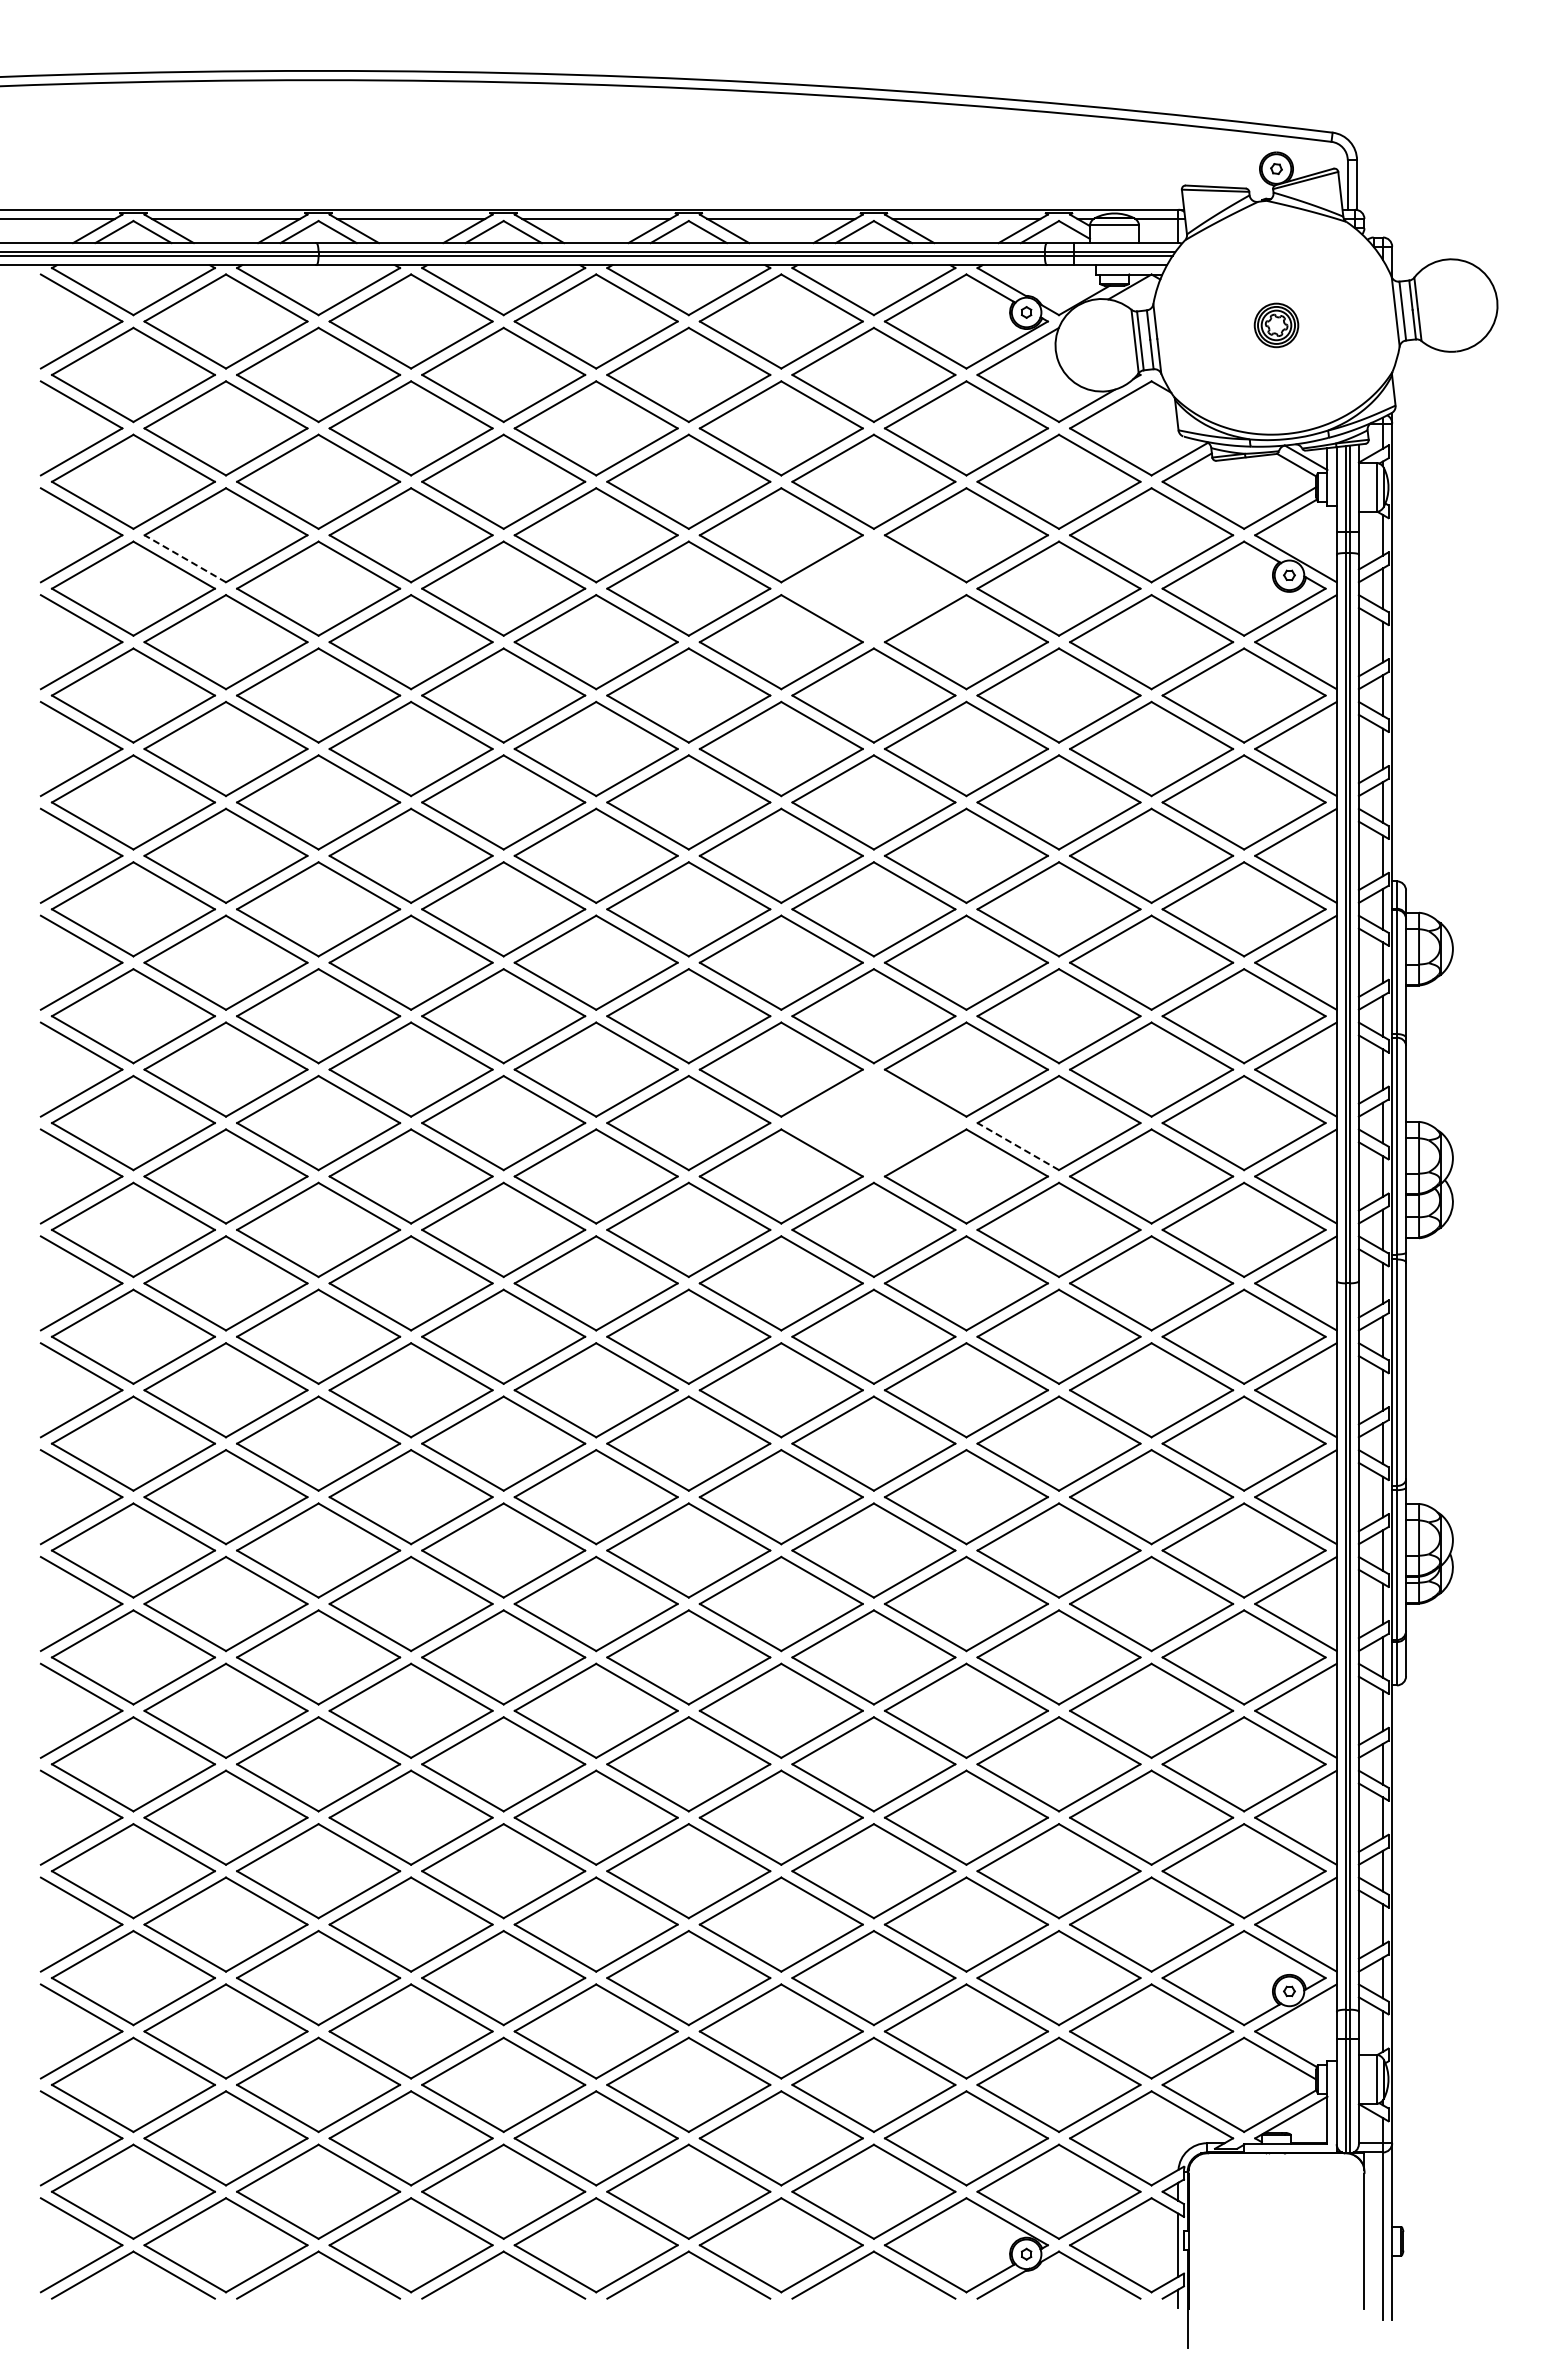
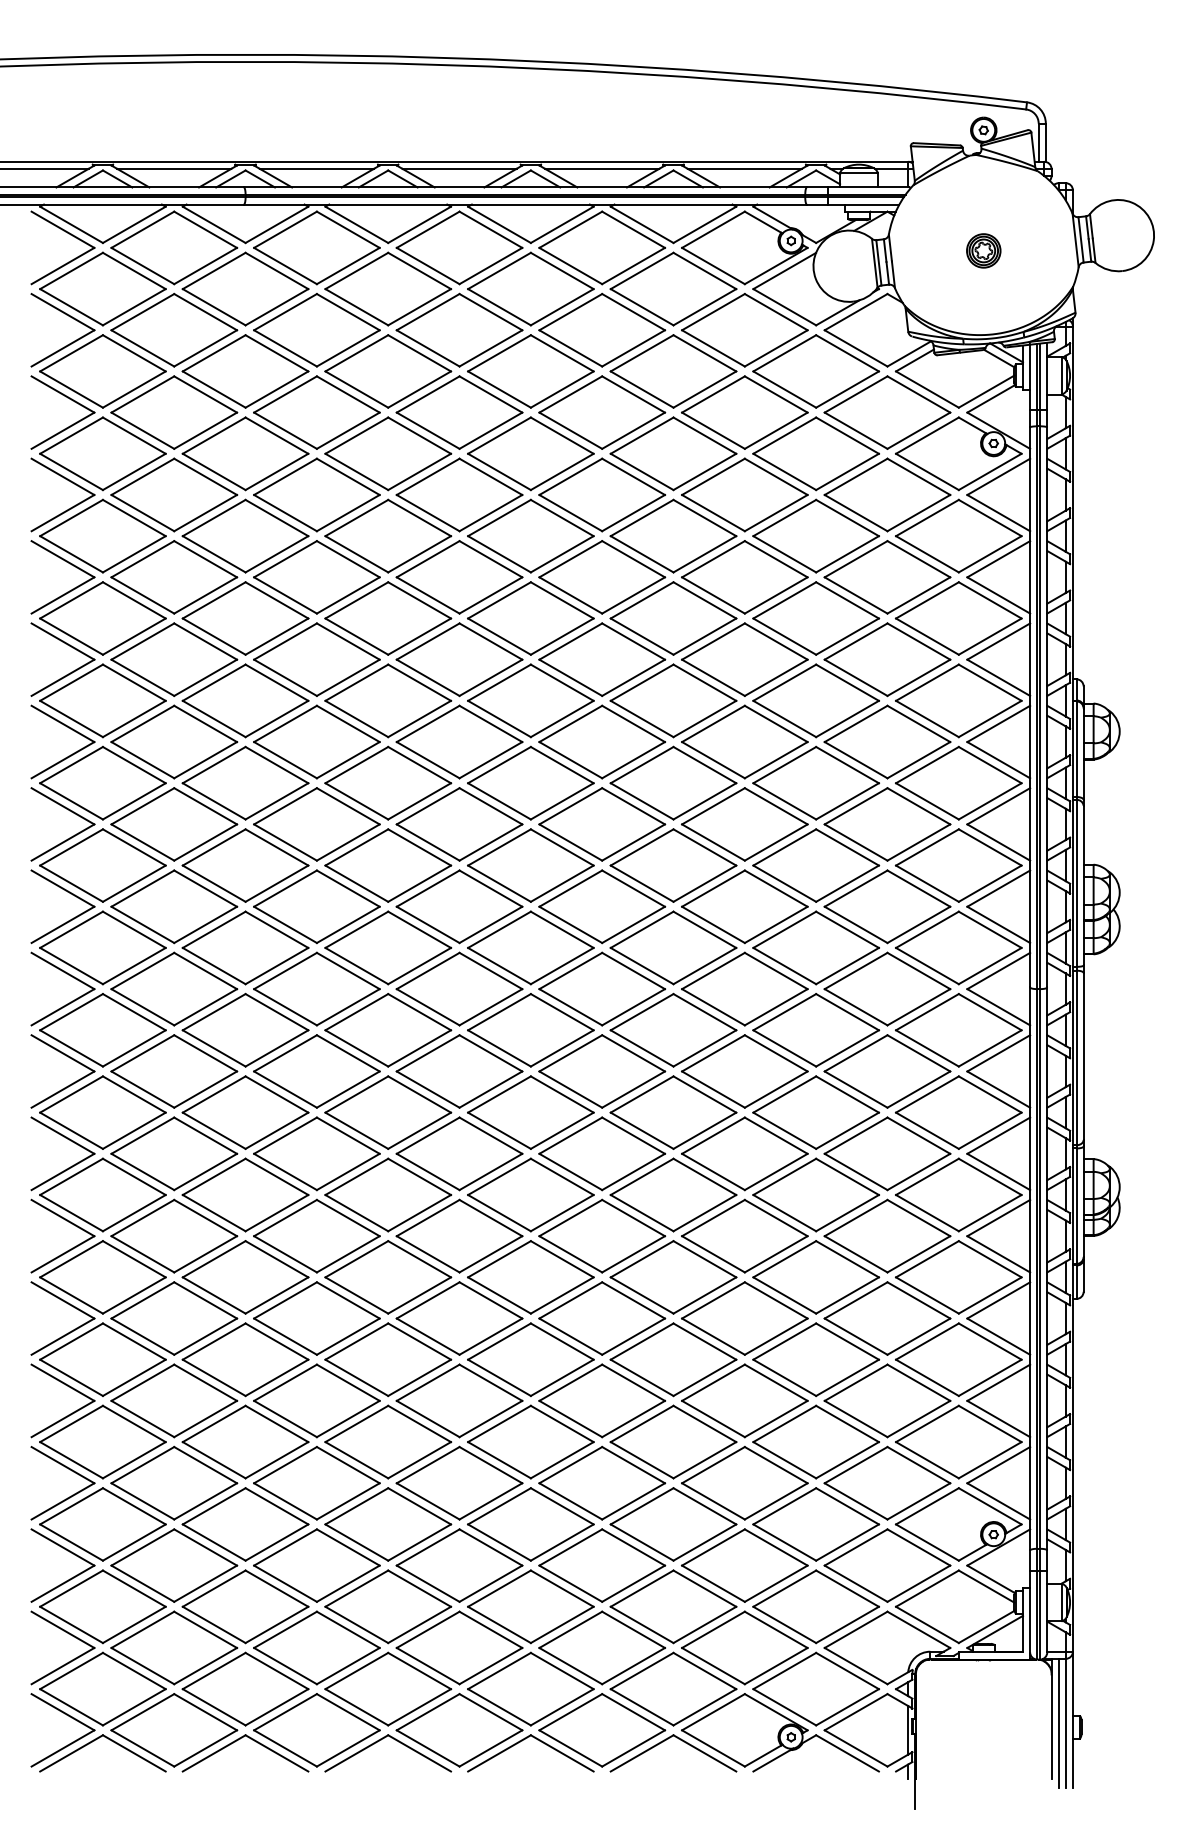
line: (184, 558) -> (142, 430), dashed -> solid
part: (873, 588) -> (673, 453), added
part: (873, 1123) -> (673, 865), added
line: (1017, 1146) -> (784, 883), dashed -> solid
line: (1373, 2236) -> (1058, 1723), added

